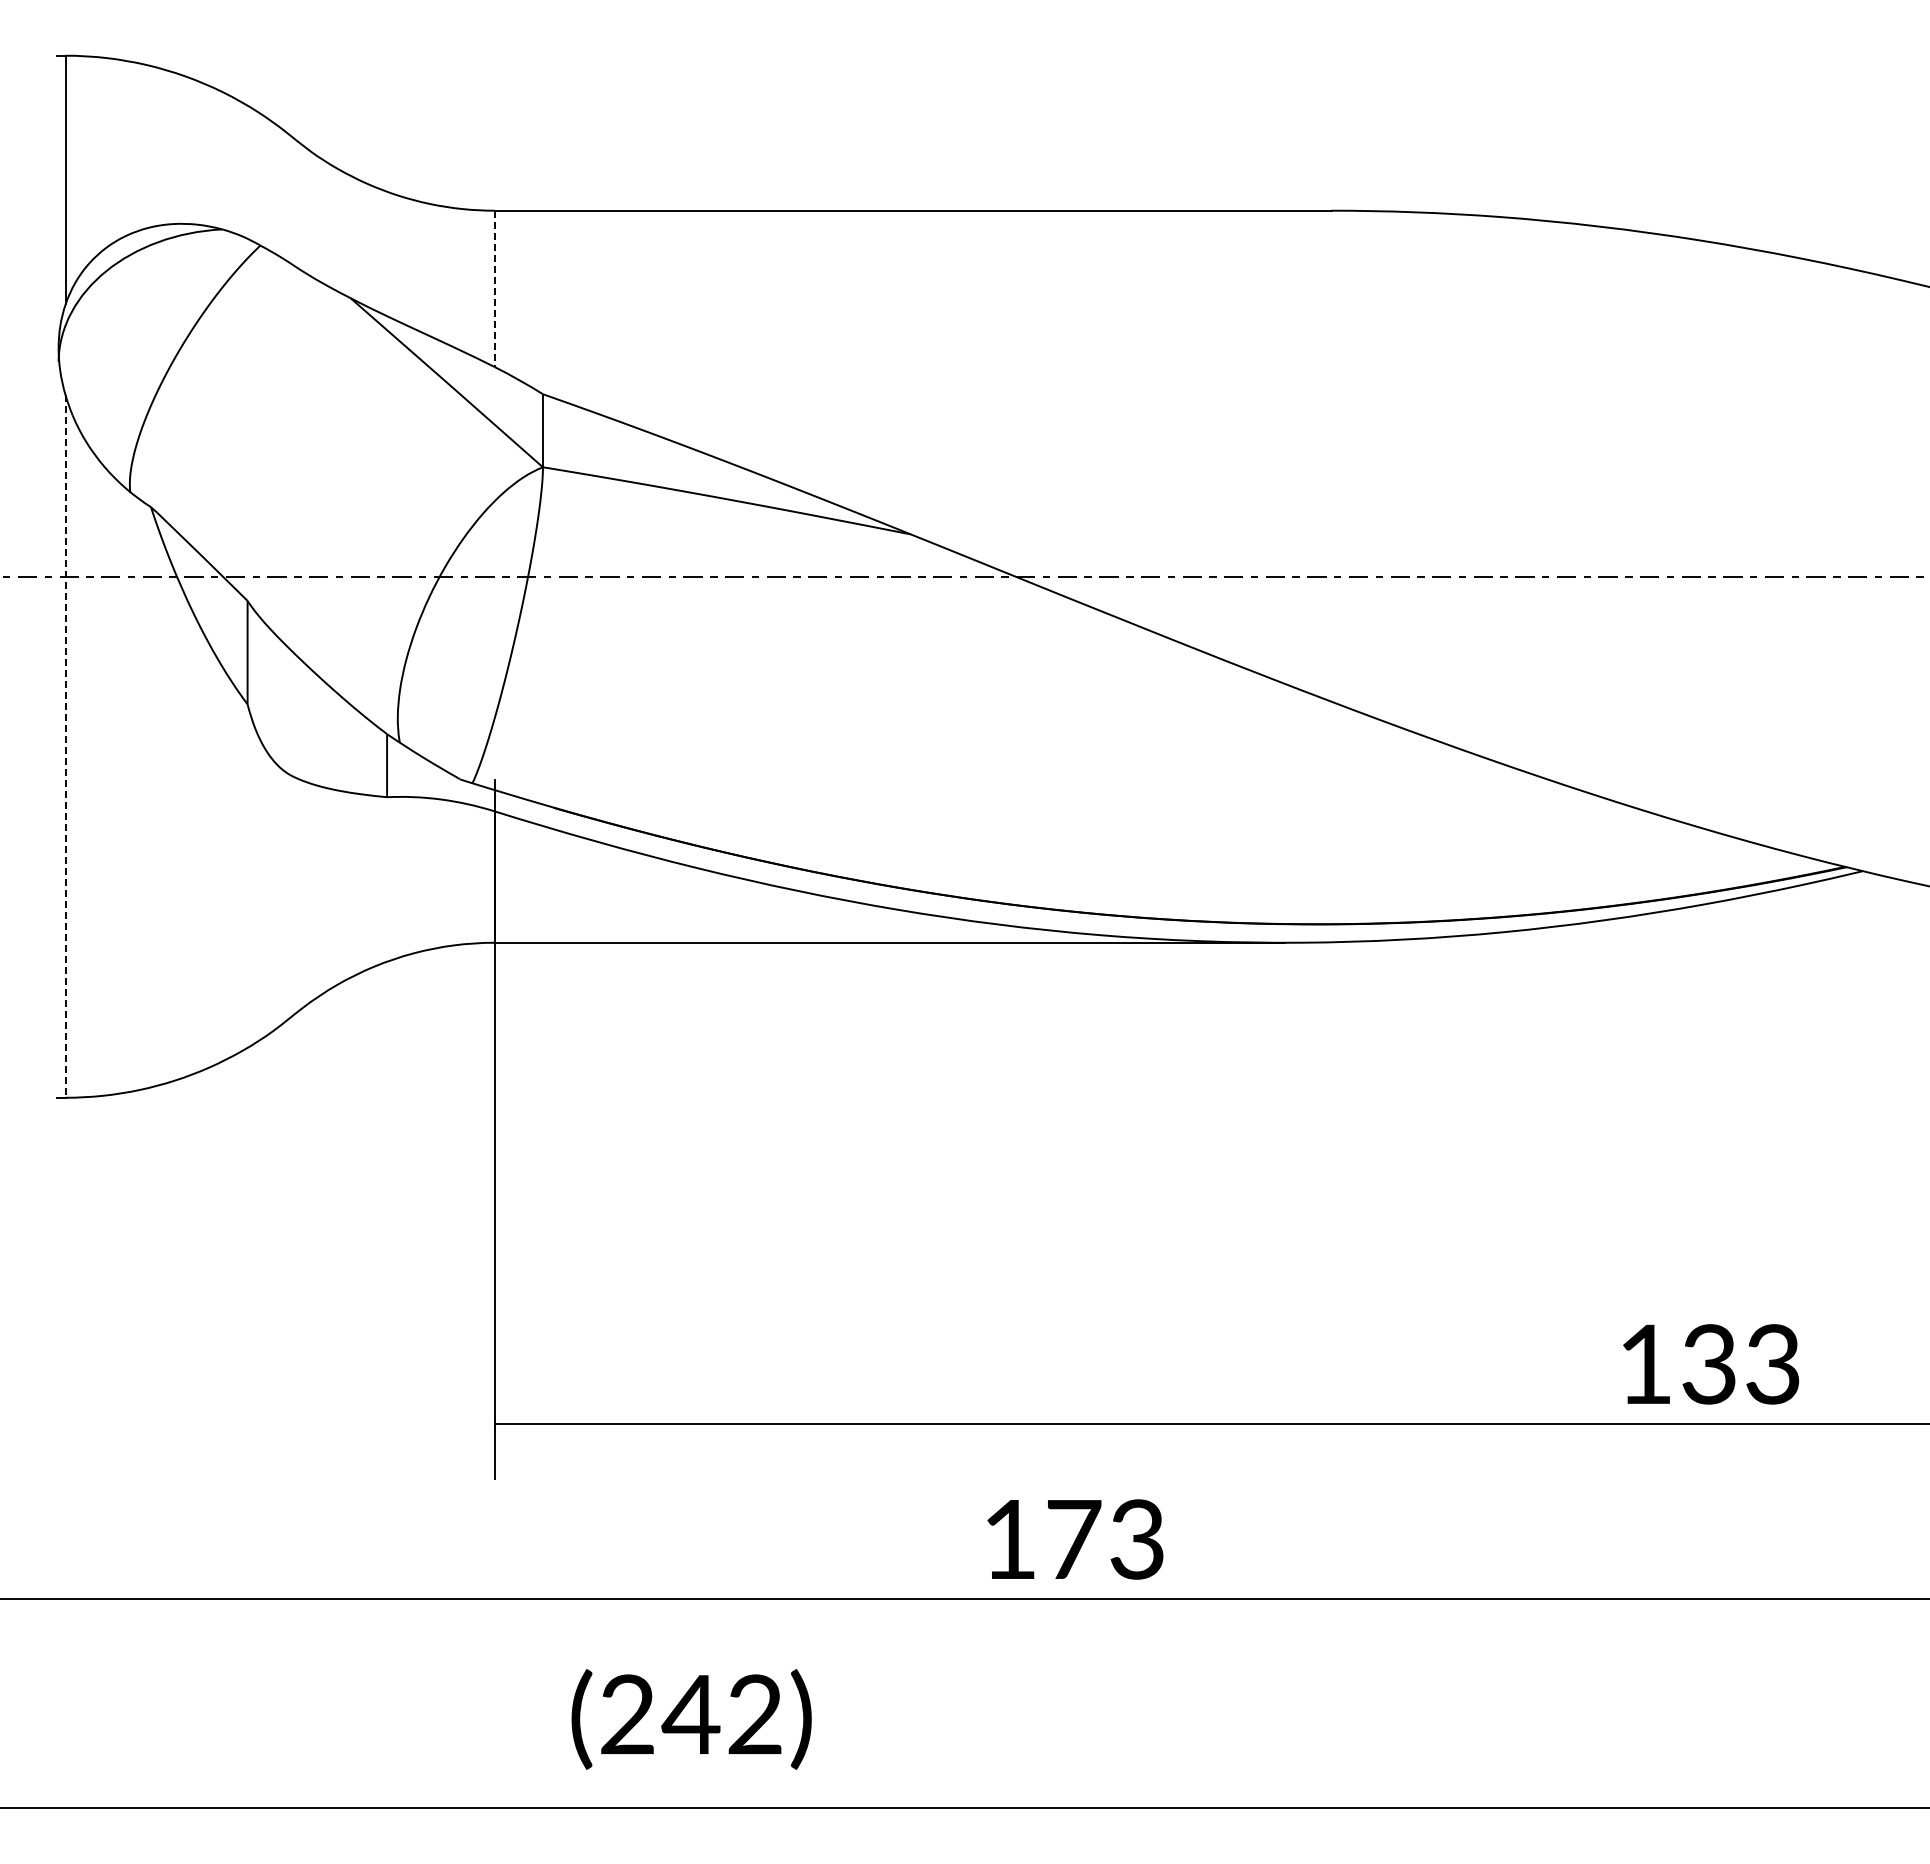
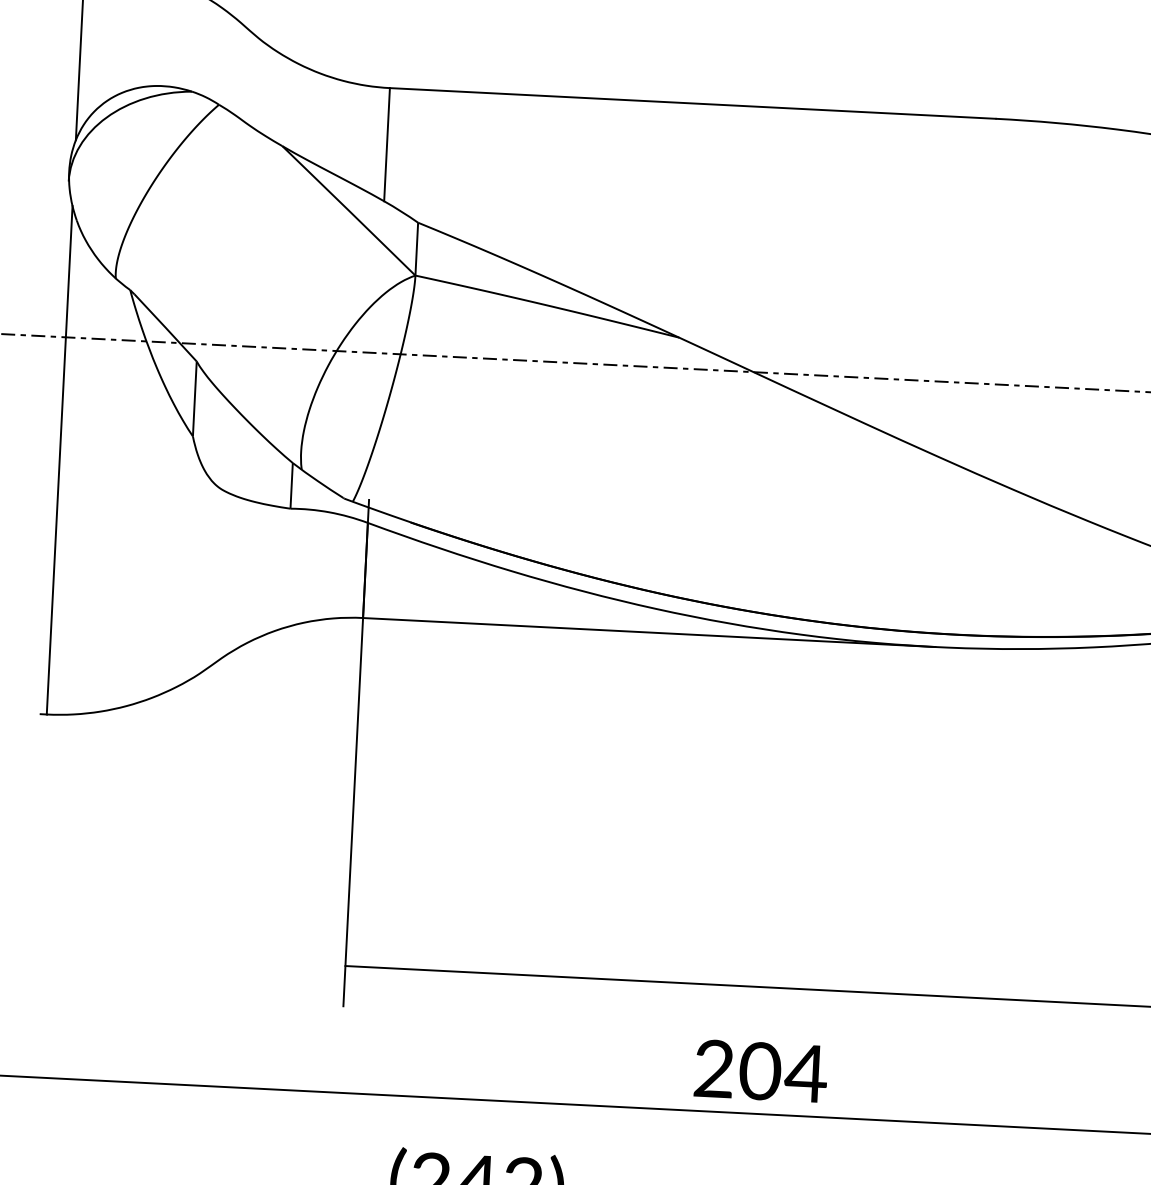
line: (494, 289) -> (386, 145), dashed -> solid
line: (65, 747) -> (59, 460), dashed -> solid
text: (1074, 1539) -> (760, 1071), 173 -> 204

